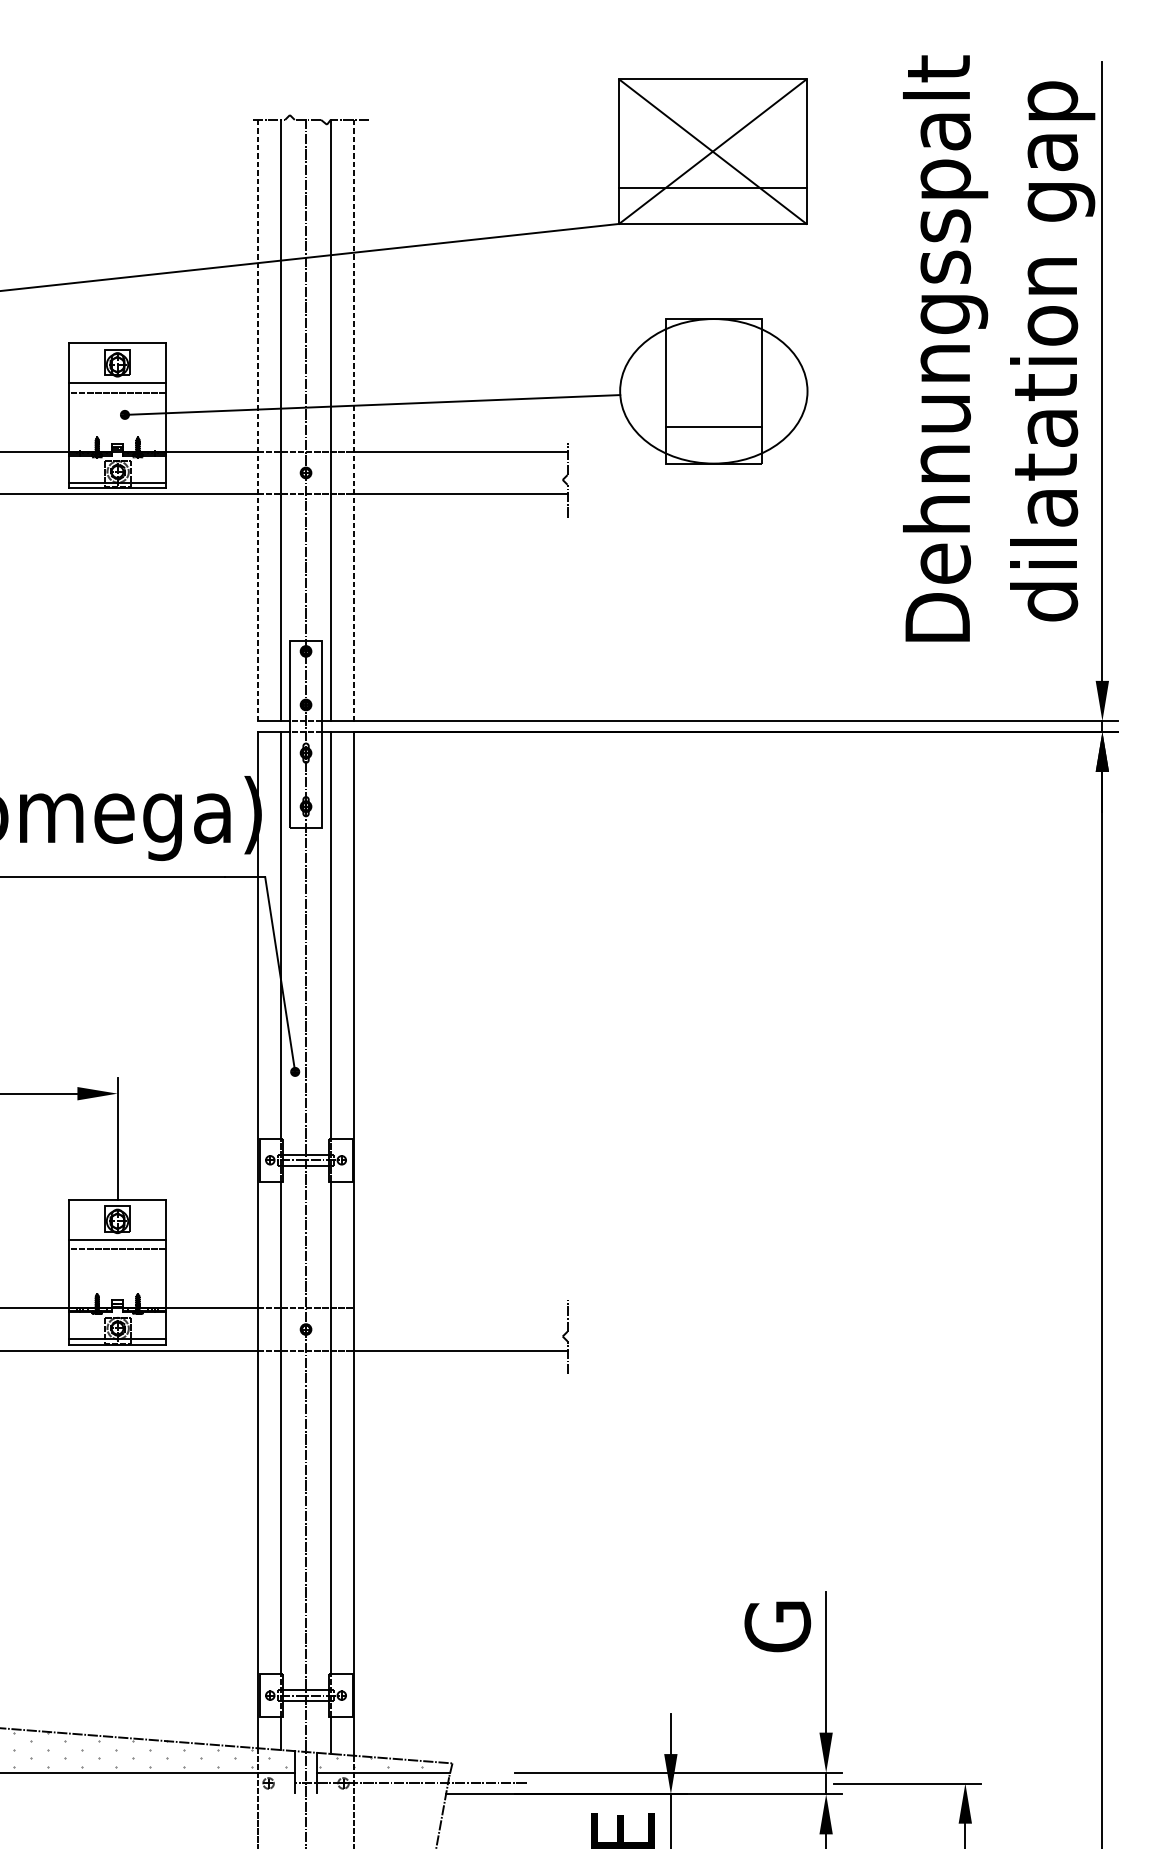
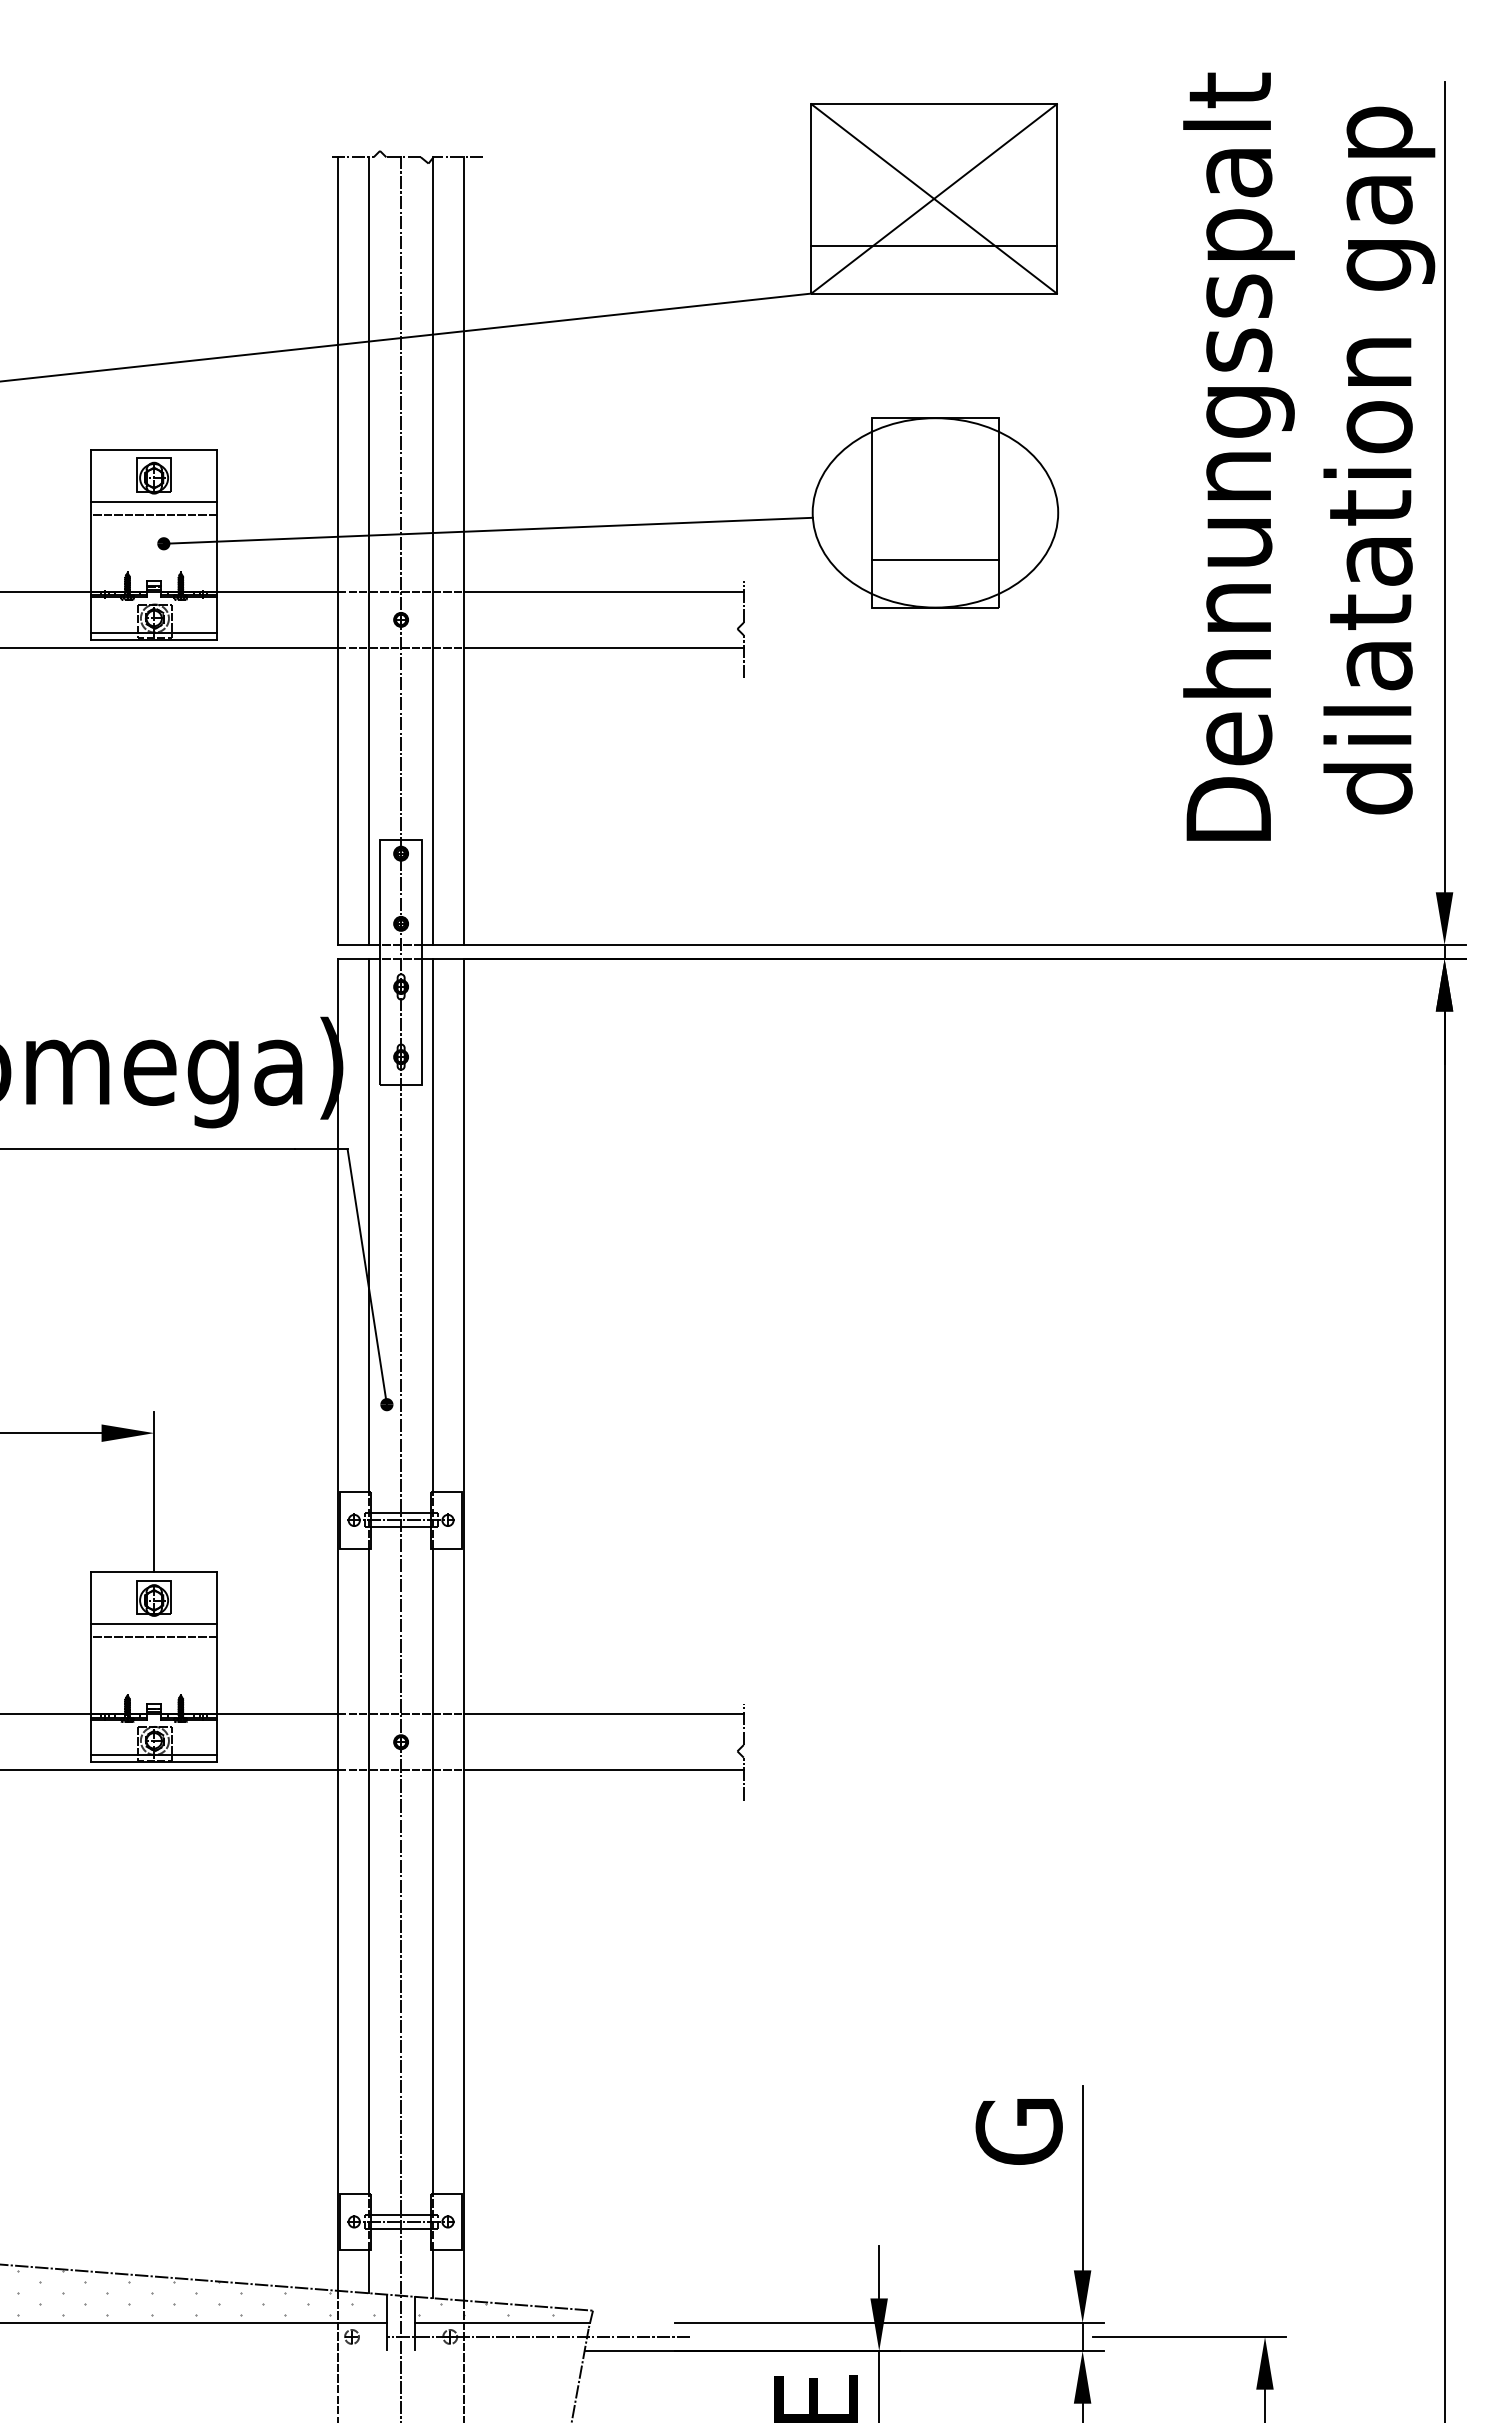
line: (258, 420) -> (338, 551), dashed -> solid
line: (354, 420) -> (464, 551), dashed -> solid
line: (460, 1308) -> (603, 1714), added

